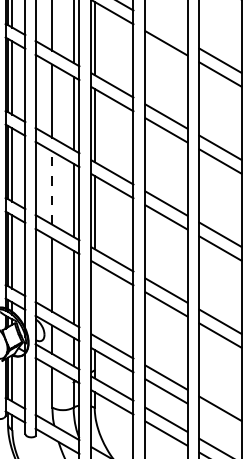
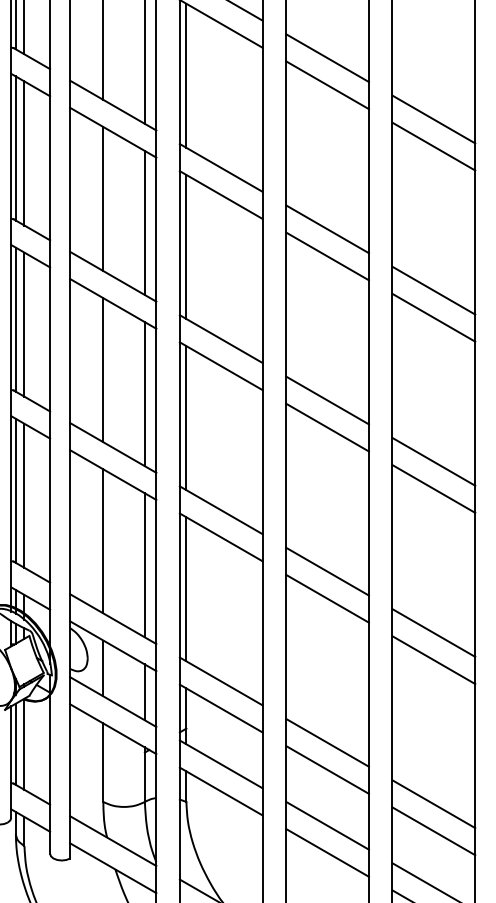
line: (166, 29) -> (327, 58), added
line: (52, 188) -> (103, 370), dashed -> solid
line: (94, 299) -> (186, 589), added
line: (220, 422) -> (433, 831), added

